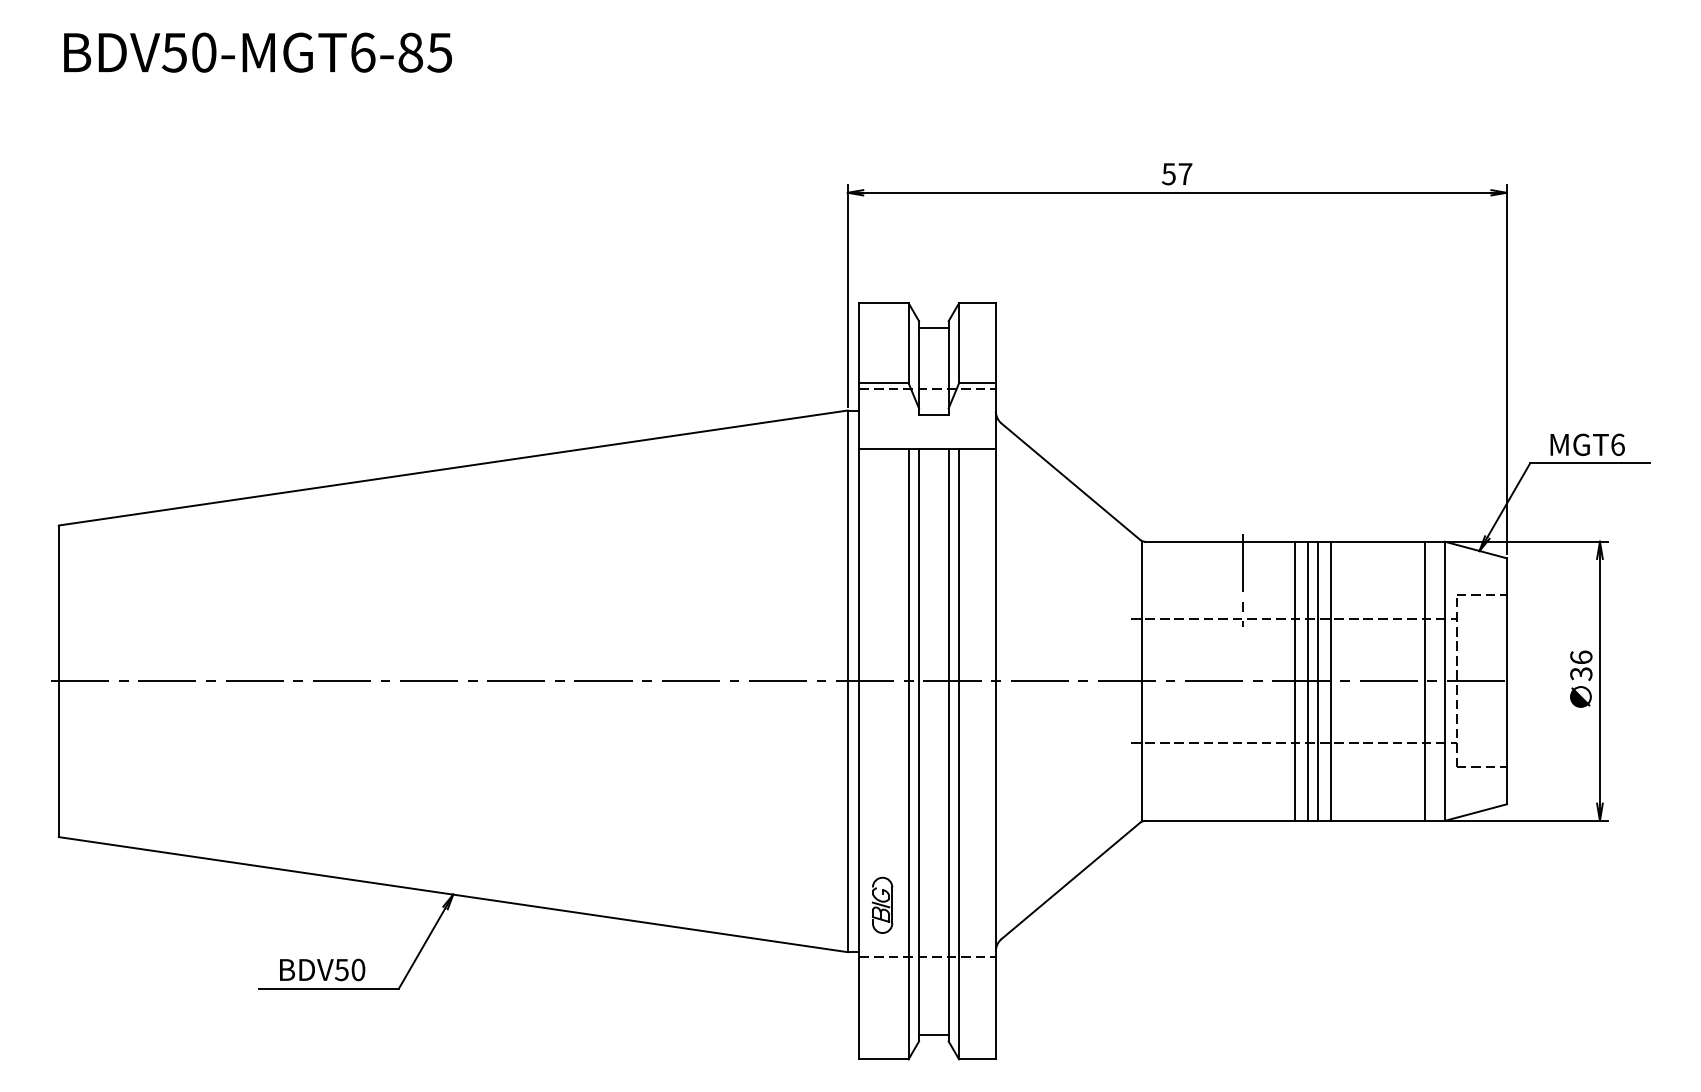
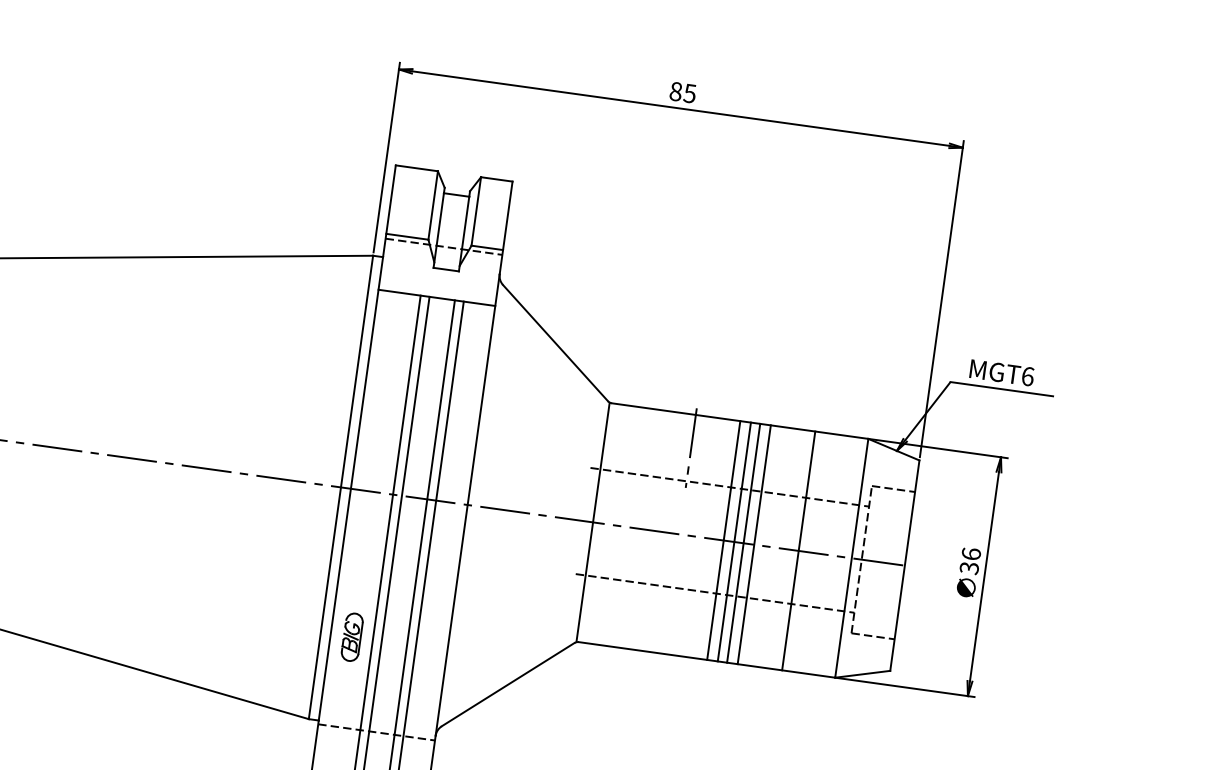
text: (1177, 174) -> (683, 92), 57 -> 85
line: (1424, 680) -> (798, 550), moved
part: (882, 904) -> (352, 636), moved

